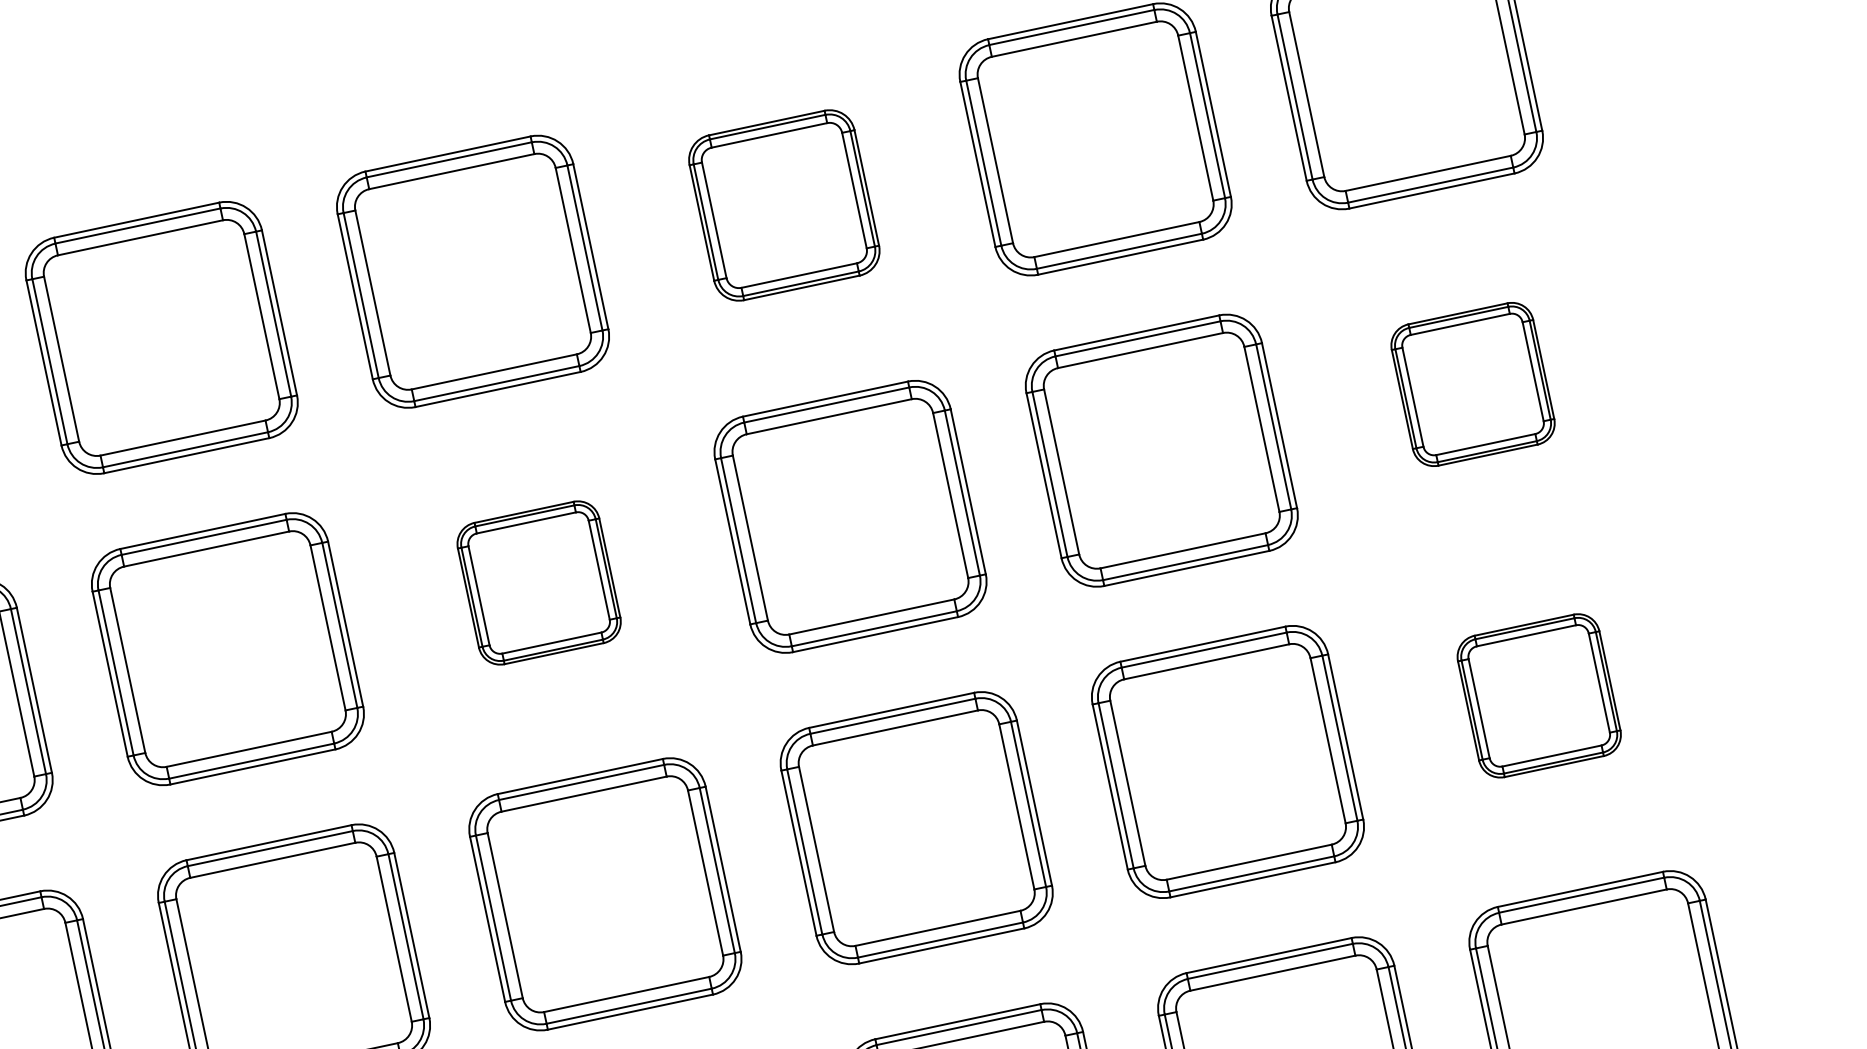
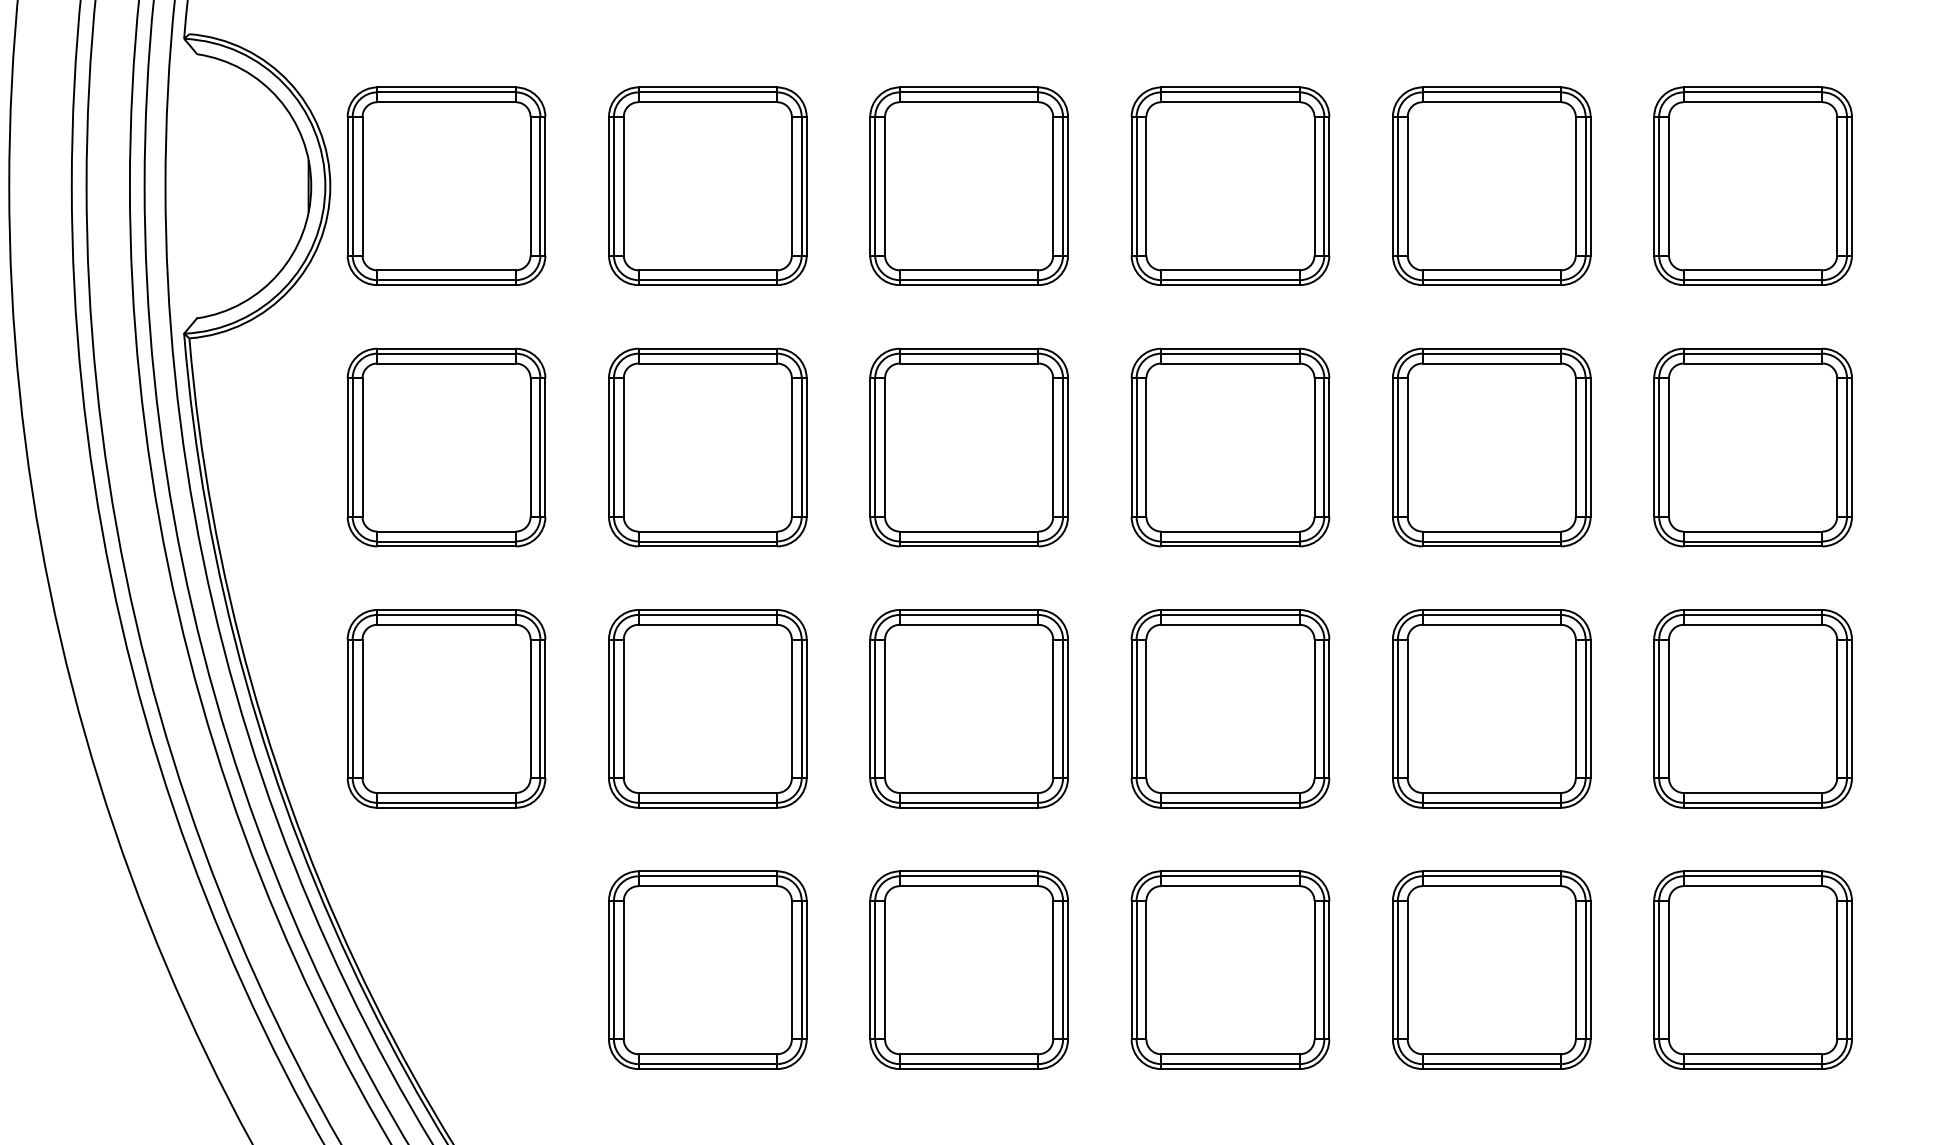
part: (784, 204) -> (1230, 185), size x1.43
part: (1472, 384) -> (1752, 447), size x1.67
part: (538, 583) -> (968, 447), size x1.67
part: (1538, 695) -> (1752, 708), size x1.67

